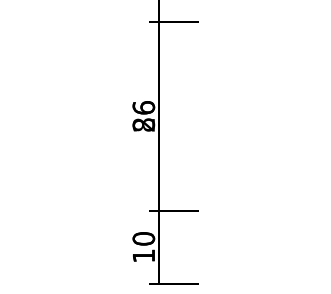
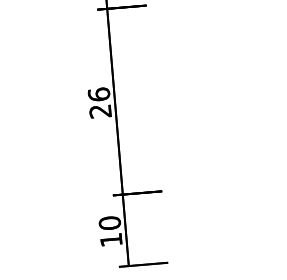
text: (143, 124) -> (100, 110), 86 -> 26

